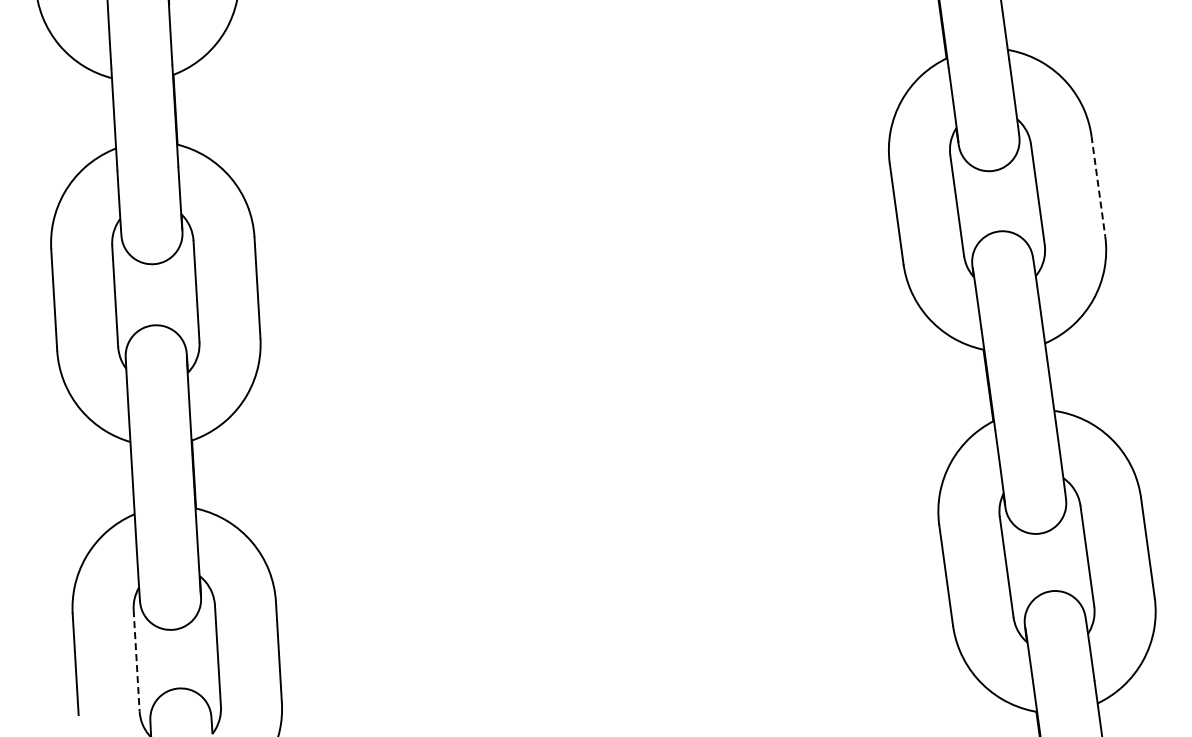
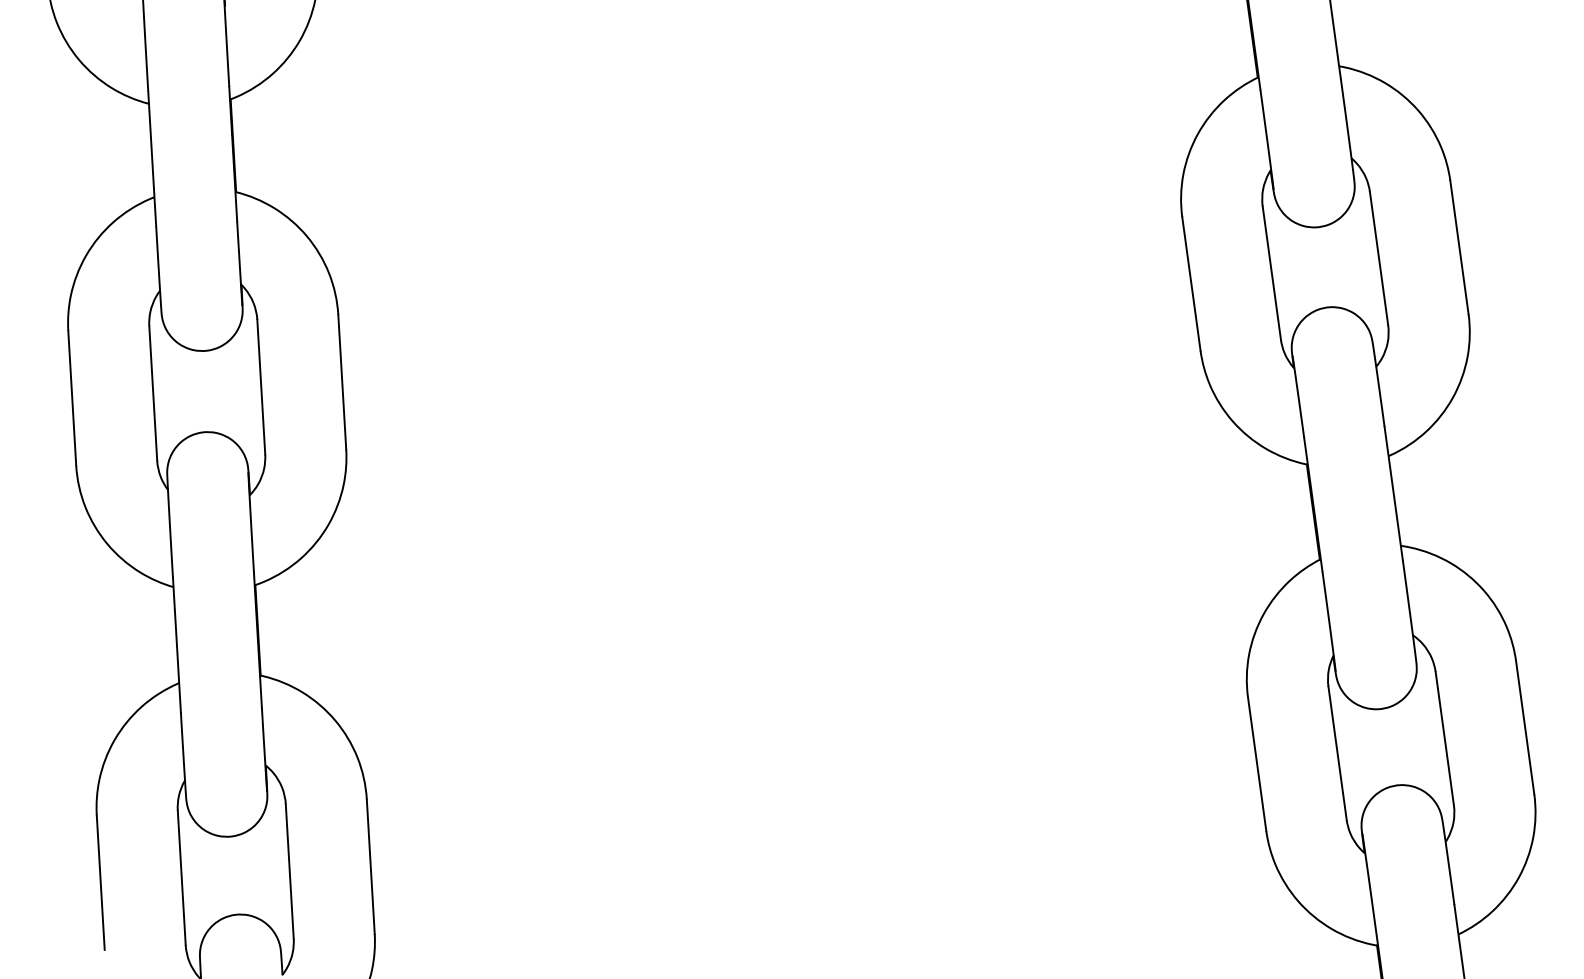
line: (1098, 186) -> (1459, 247), dashed -> solid
line: (136, 660) -> (181, 877), dashed -> solid

